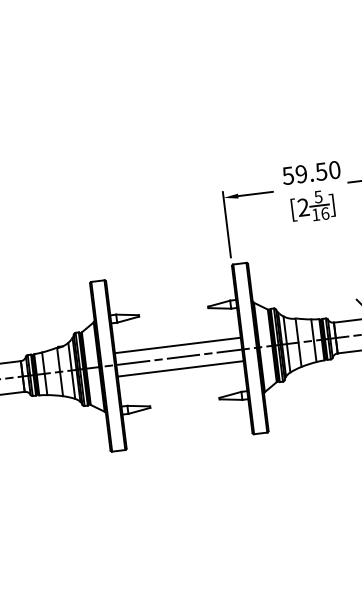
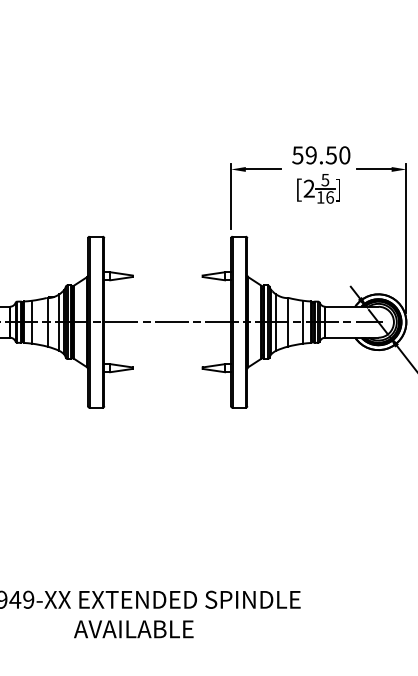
line: (177, 345) -> (167, 310), removed
line: (180, 368) -> (167, 333), removed

